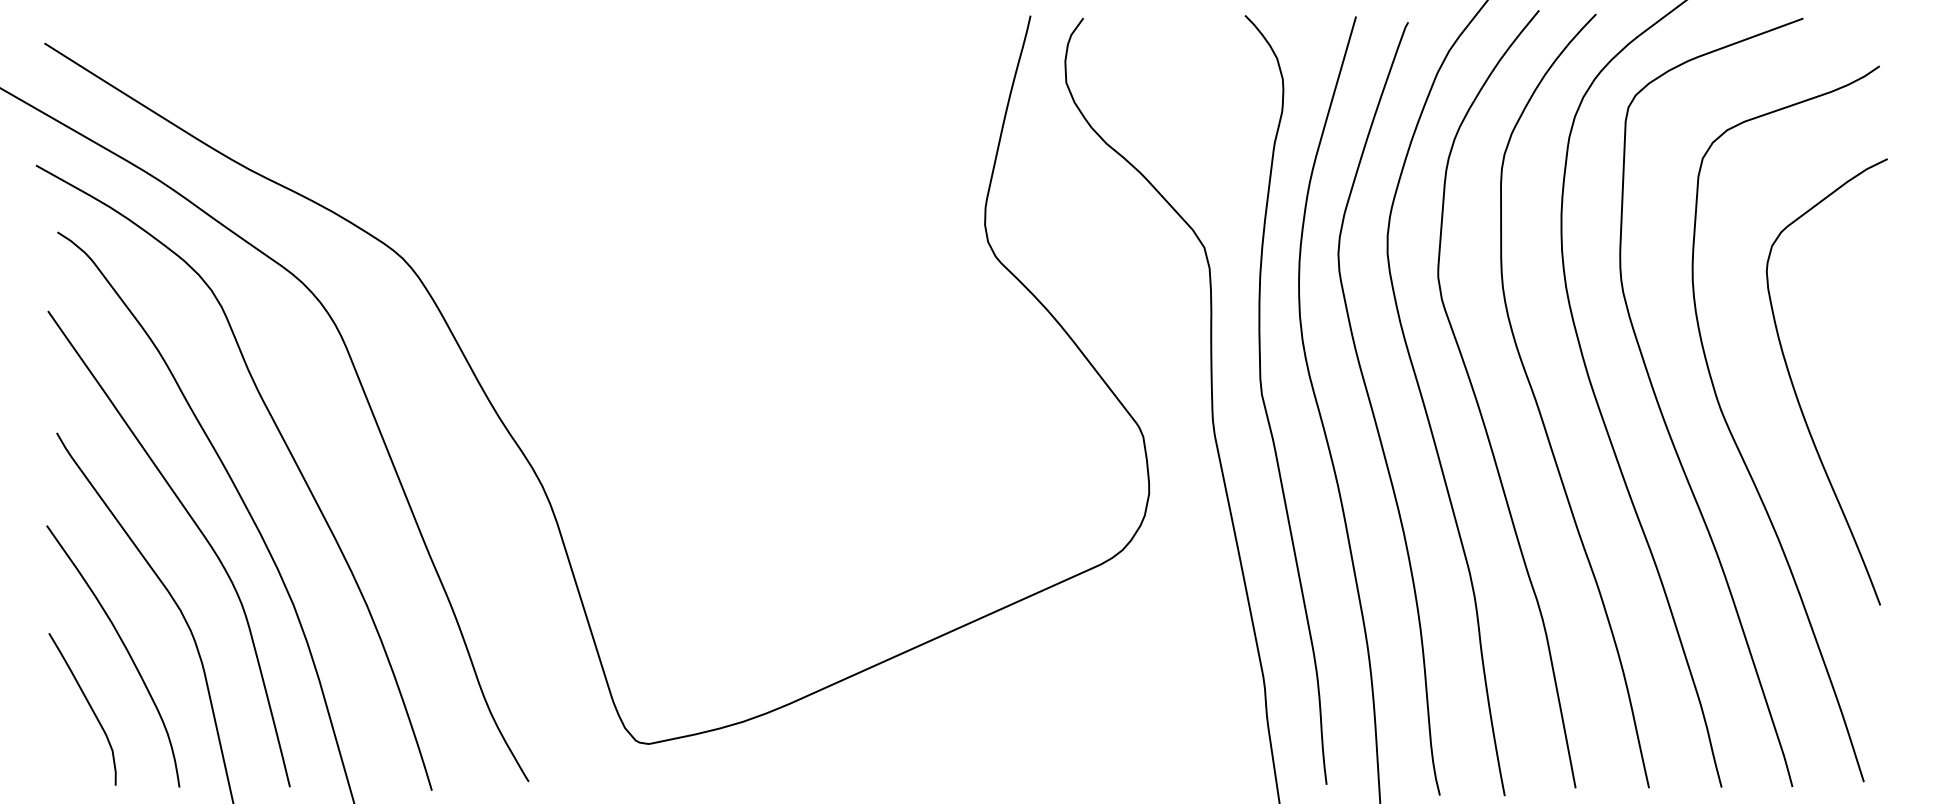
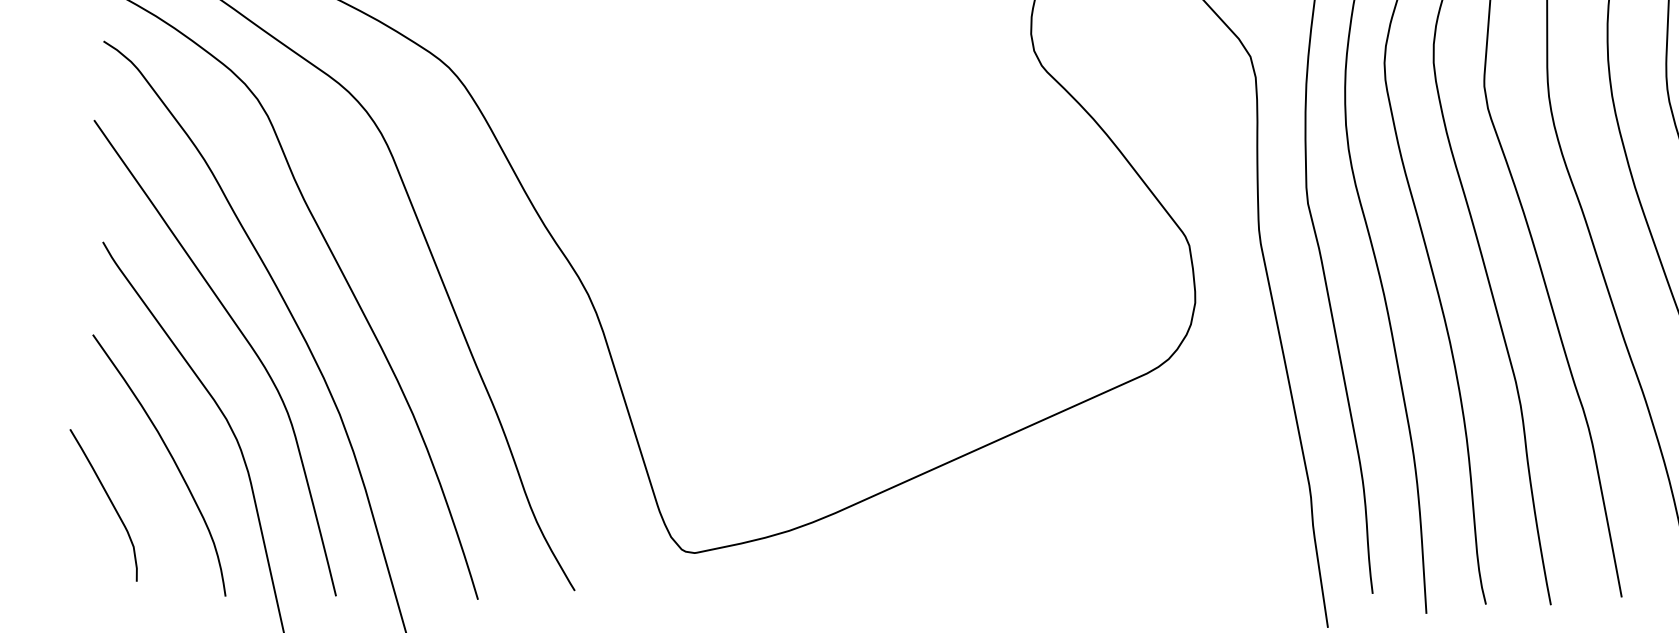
curve: (89, 706) -> (110, 502), moved

